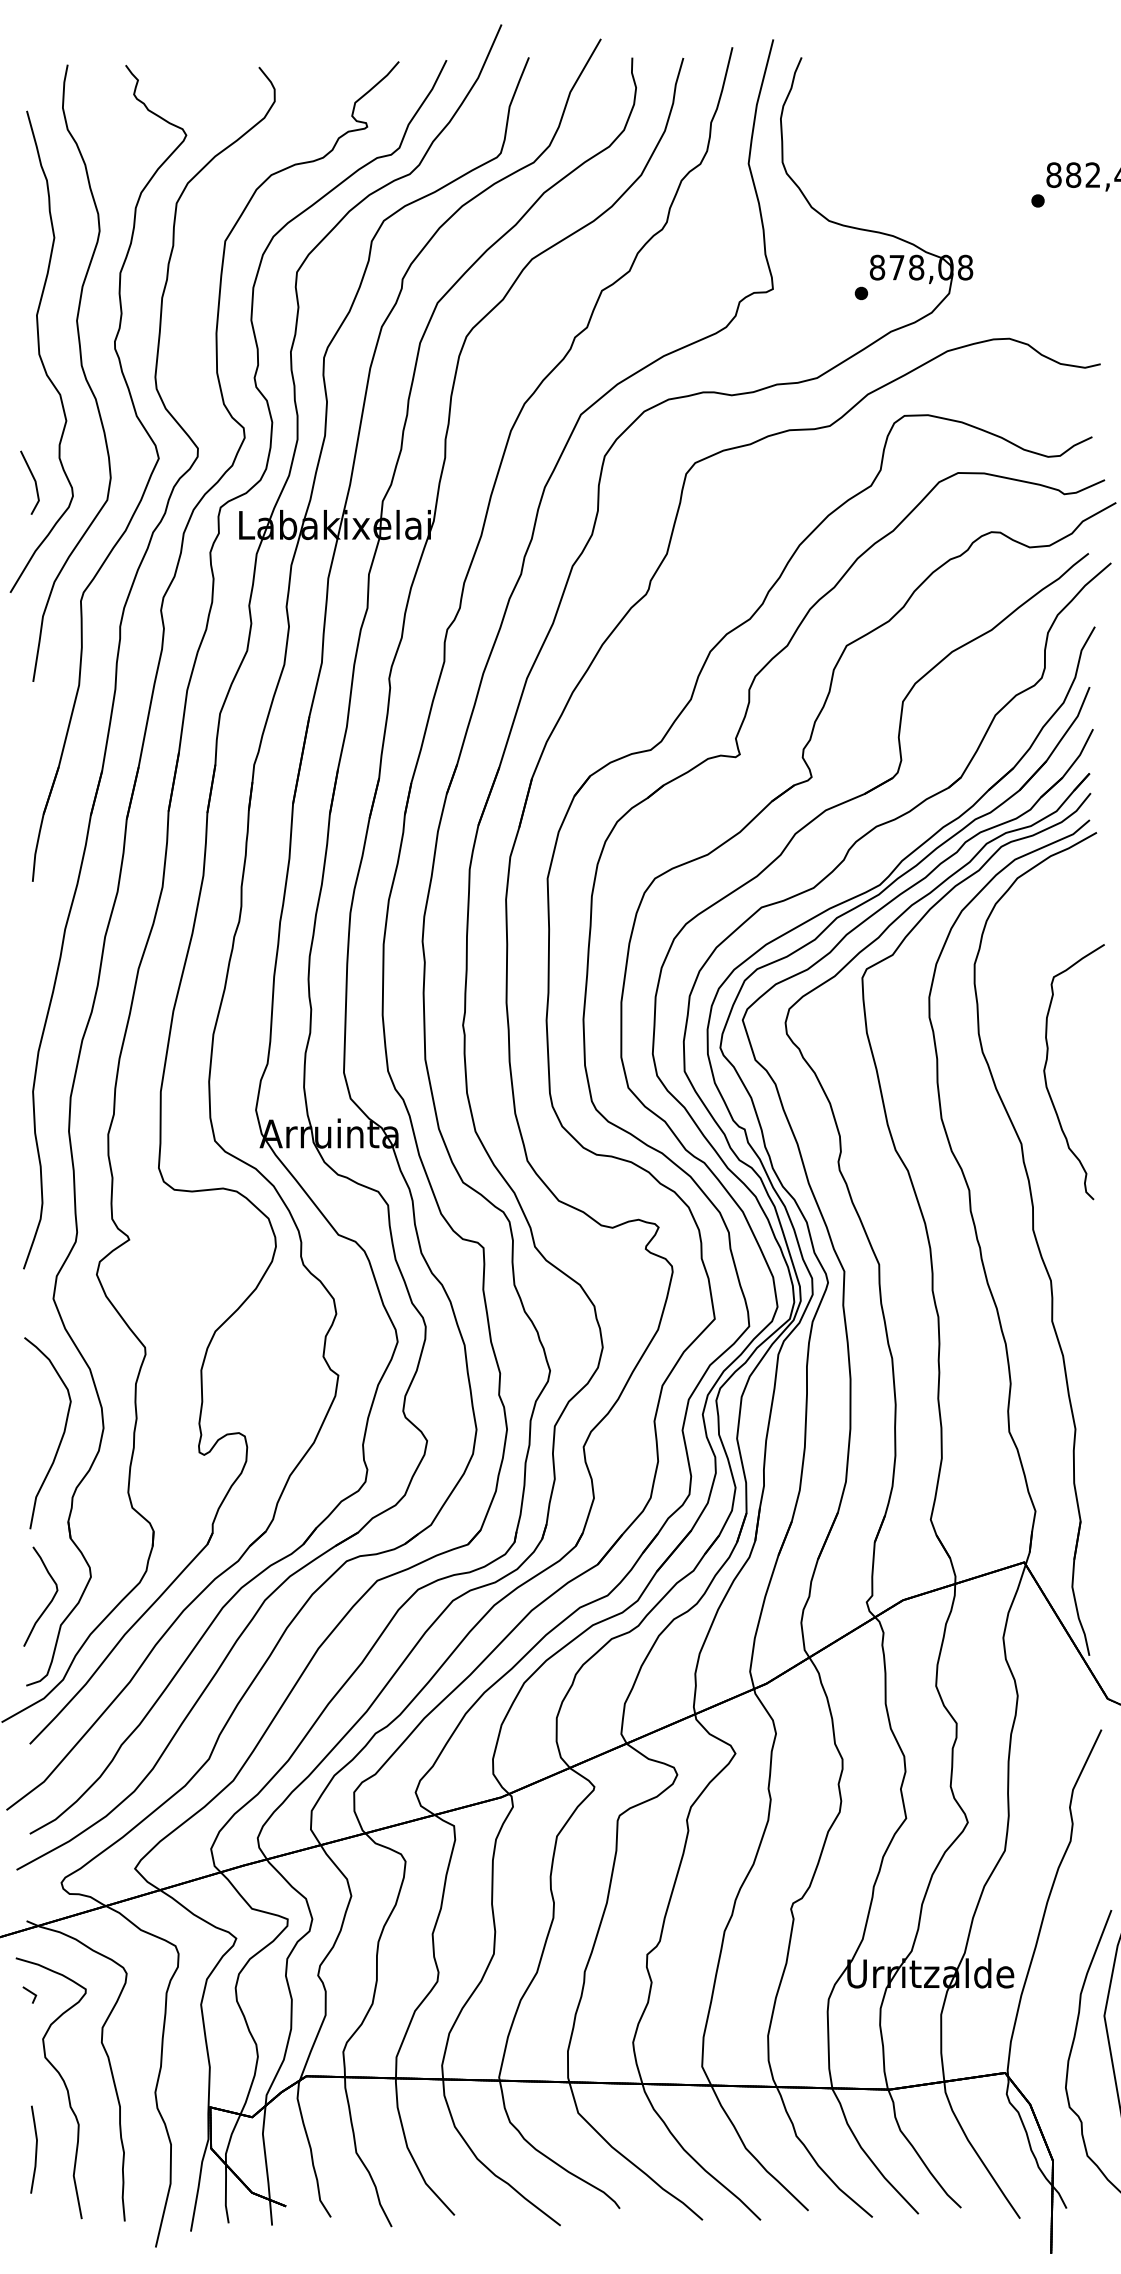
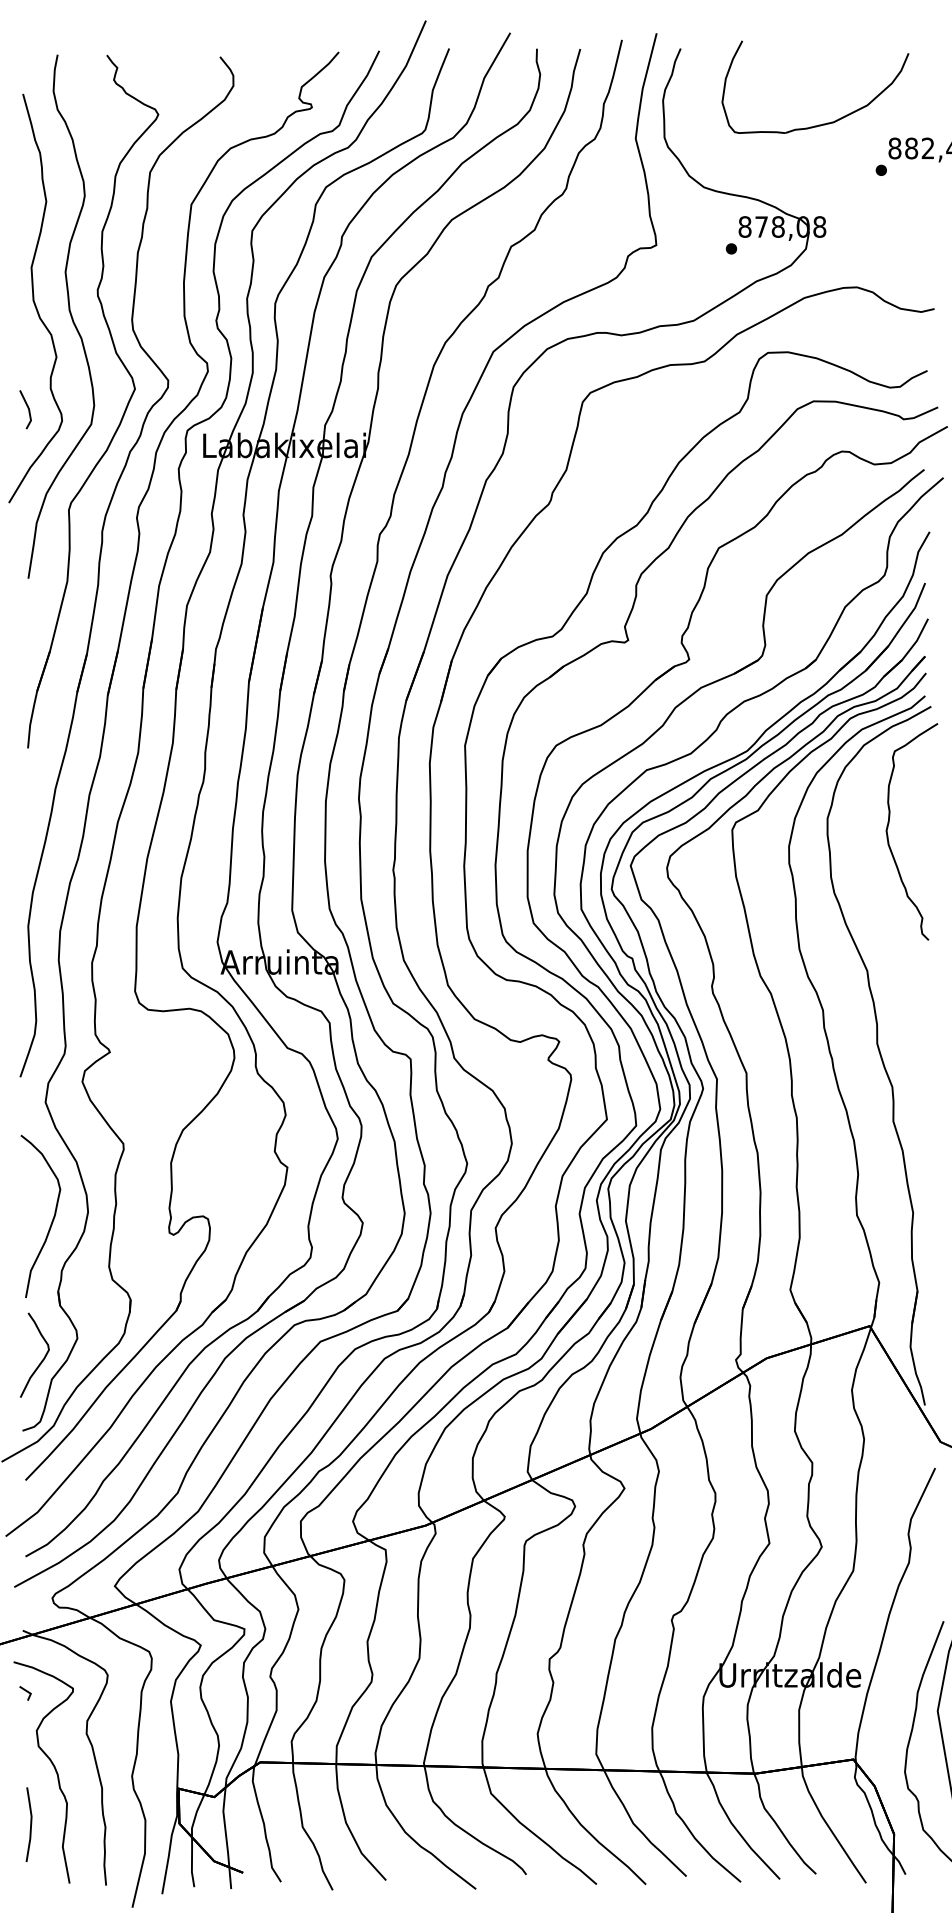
part: (969, 145) -> (823, 123), added
part: (29, 482) -> (25, 409), size x0.71
curve: (1046, 1066) -> (888, 827), moved

